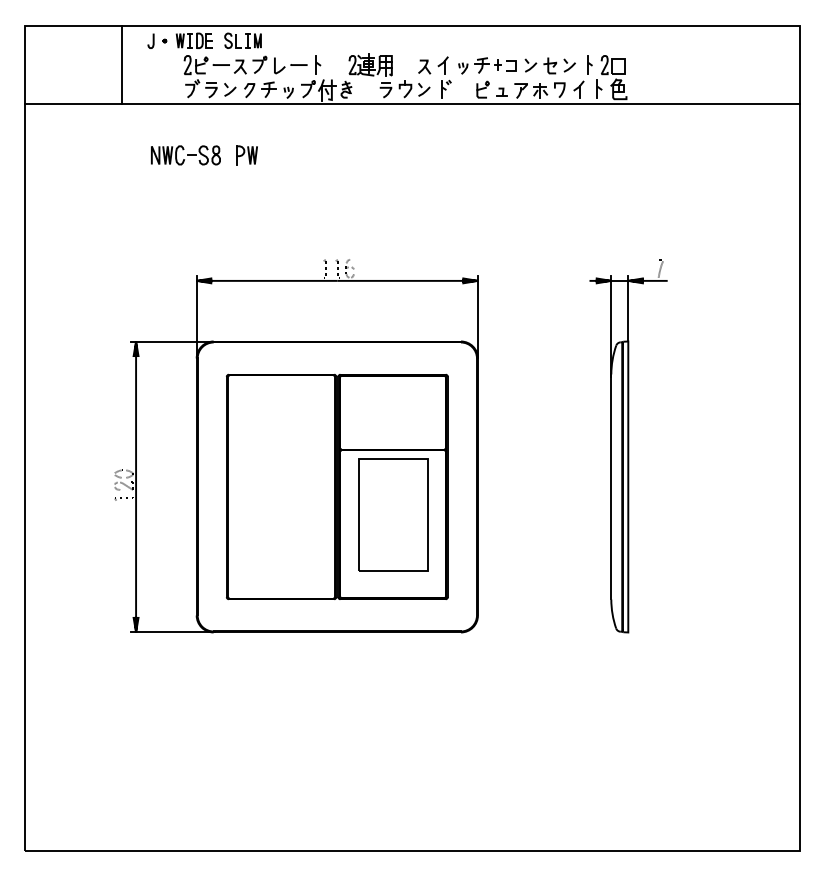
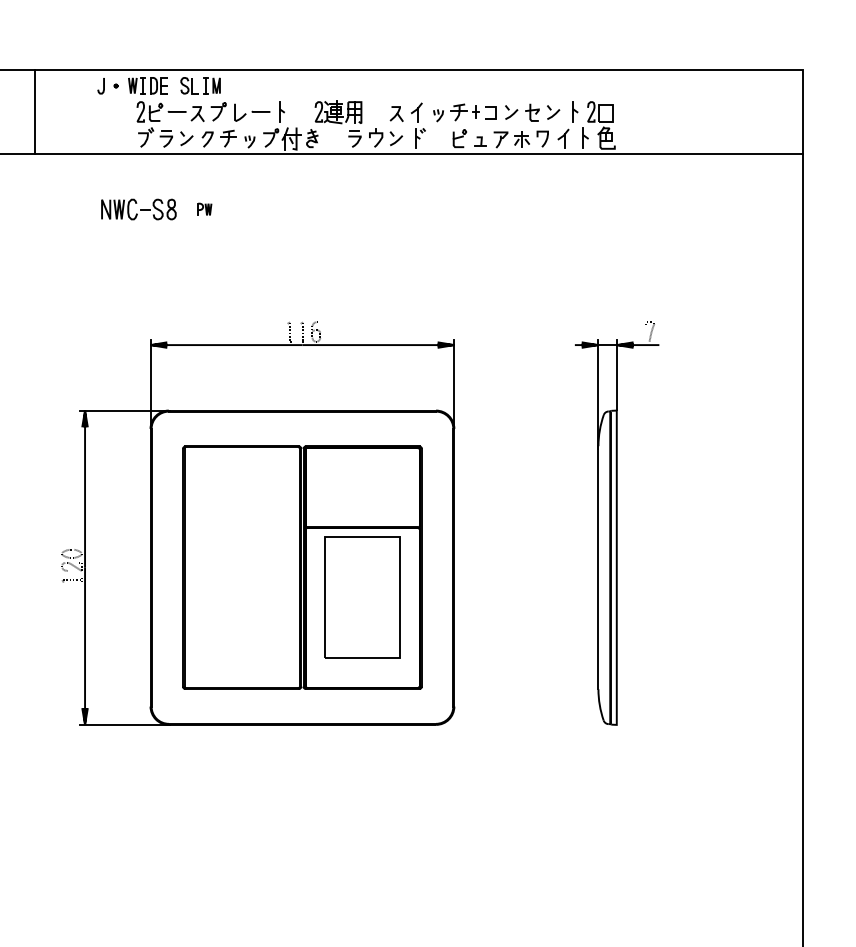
line: (121, 64) -> (34, 111), moved
part: (246, 155) -> (204, 209), size x0.6

